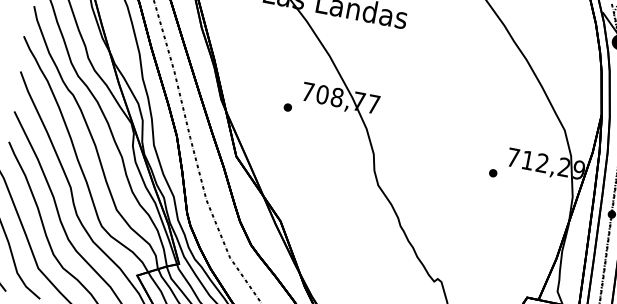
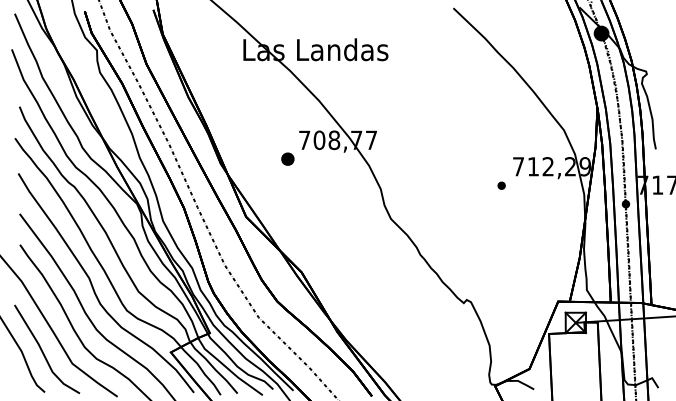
part: (287, 107) -> (287, 159), size x1.6

